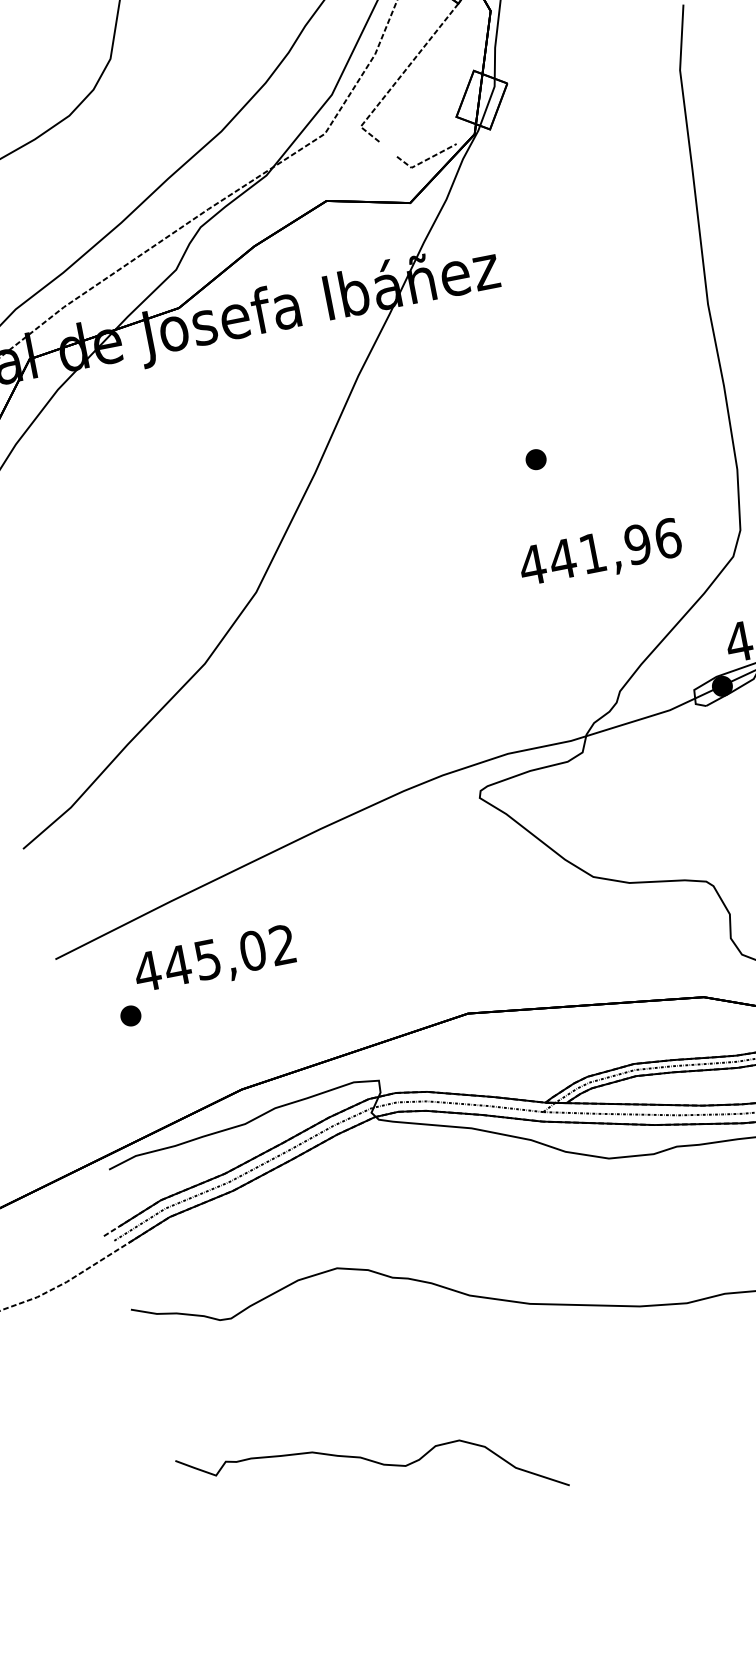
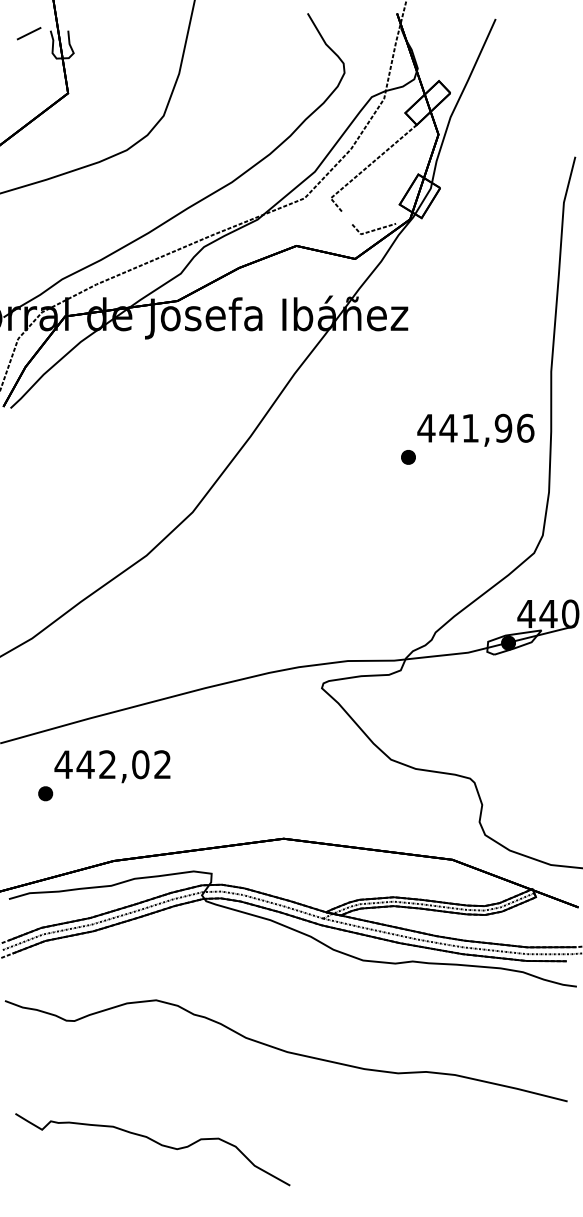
text: (599, 553) -> (475, 429), moved
text: (207, 959) -> (107, 764), 445,02 -> 442,02

